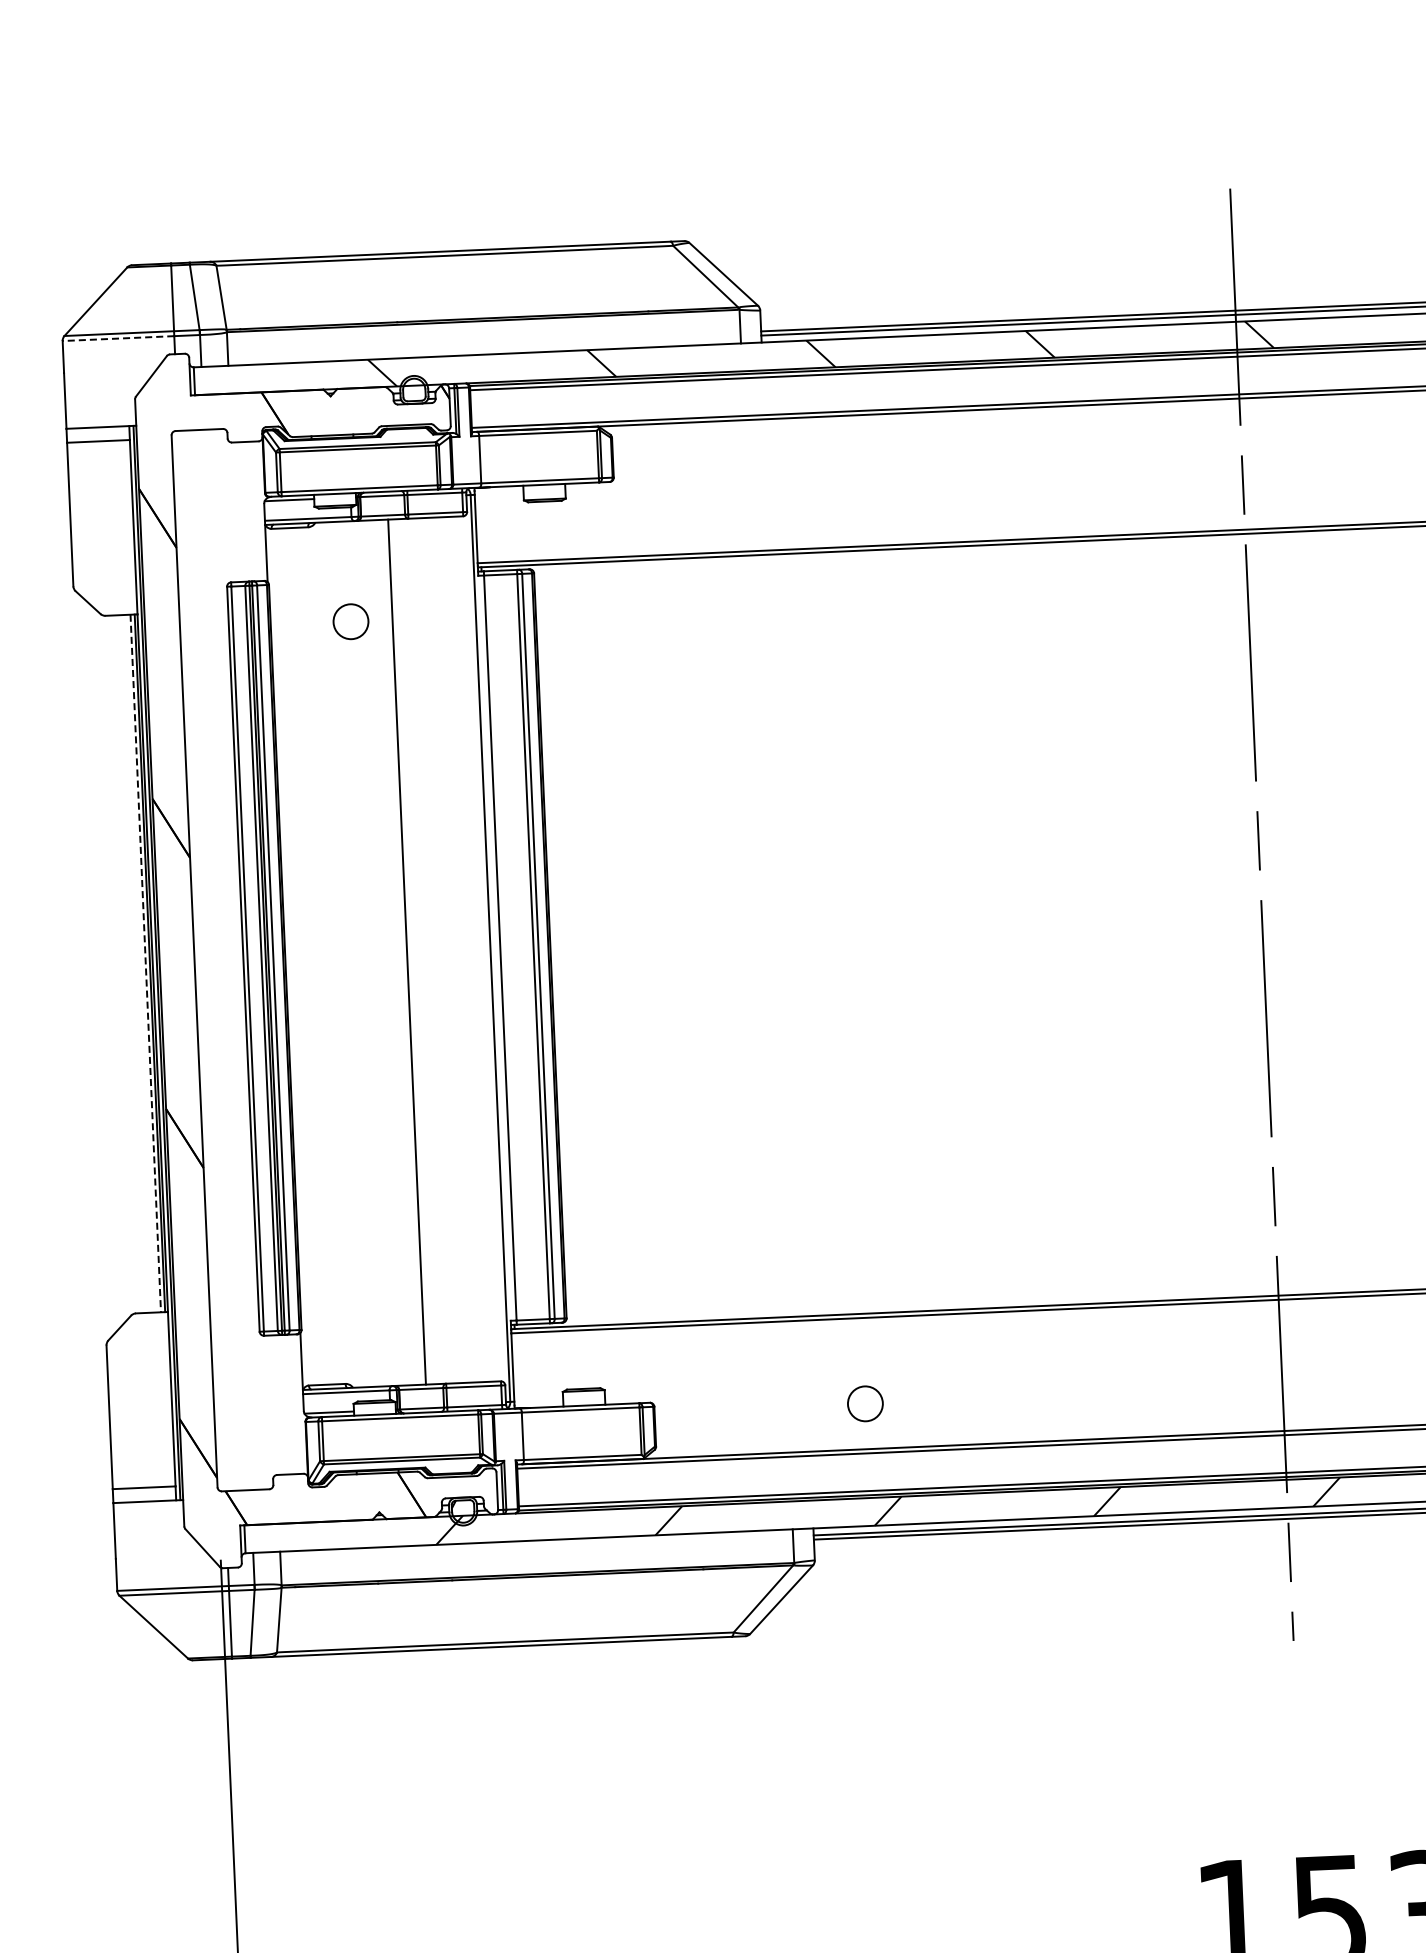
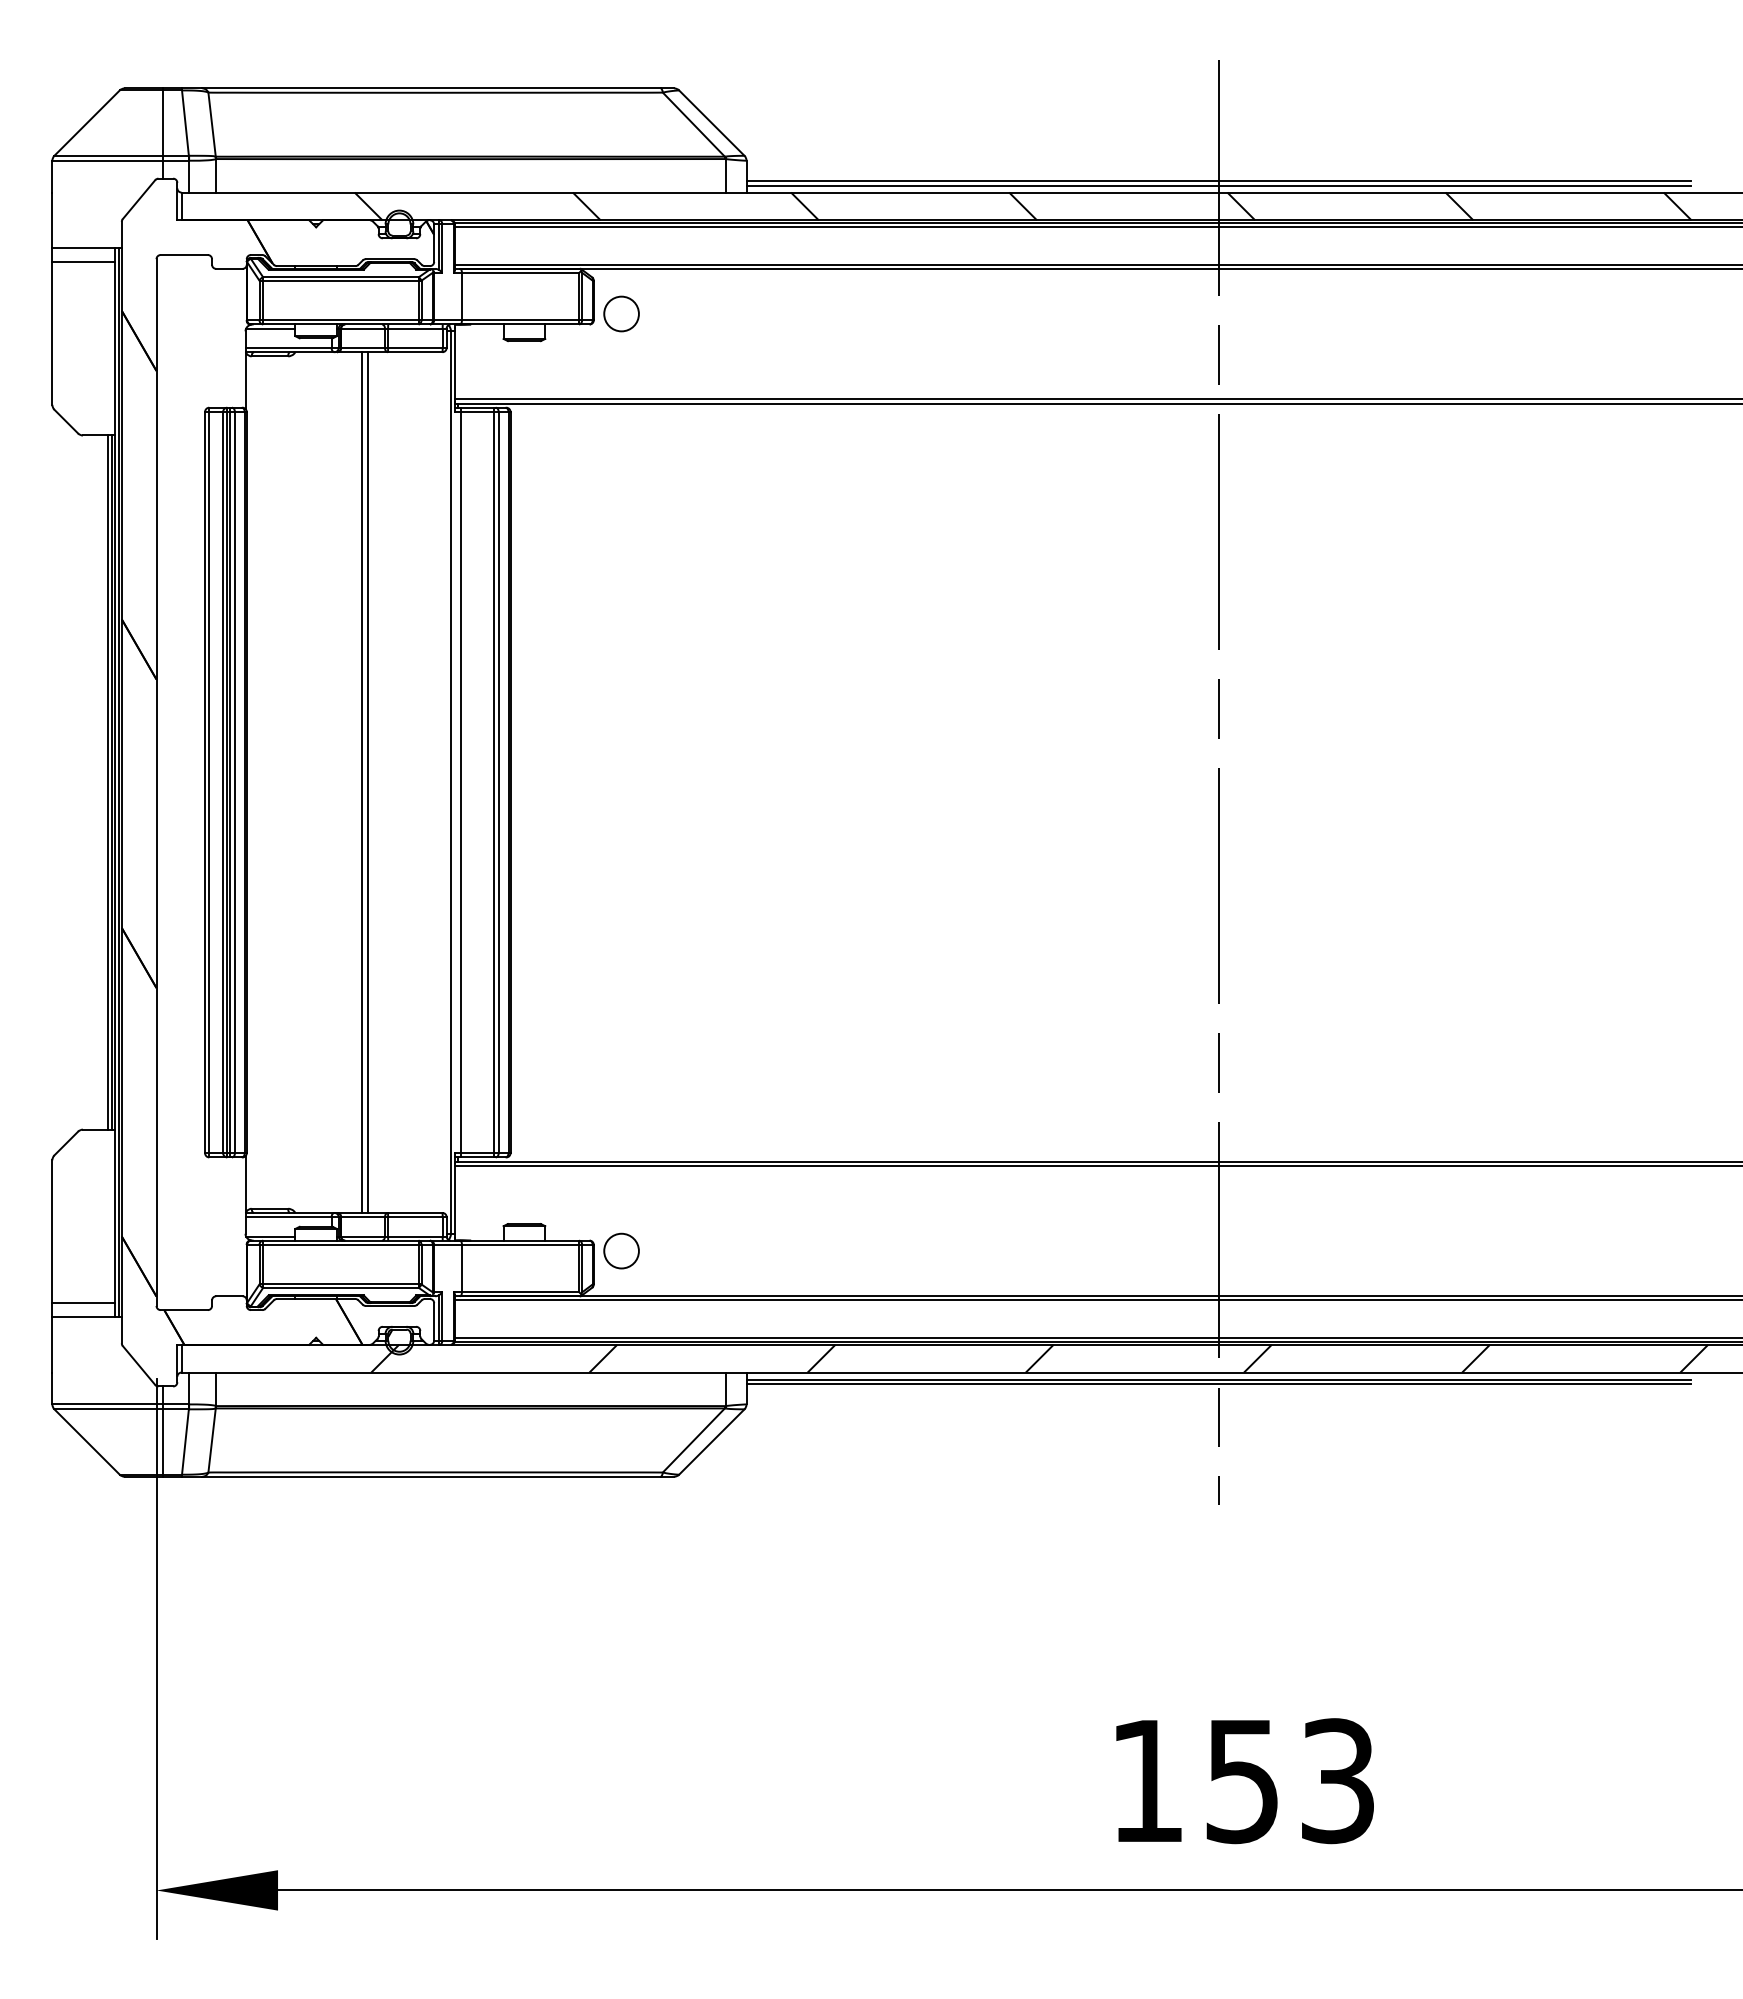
line: (118, 338) -> (107, 160), dashed -> solid
circle: (350, 621) -> (621, 313), moved
line: (401, 952) -> (362, 782), added
line: (145, 964) -> (107, 783), dashed -> solid
circle: (865, 1403) -> (621, 1250), moved

